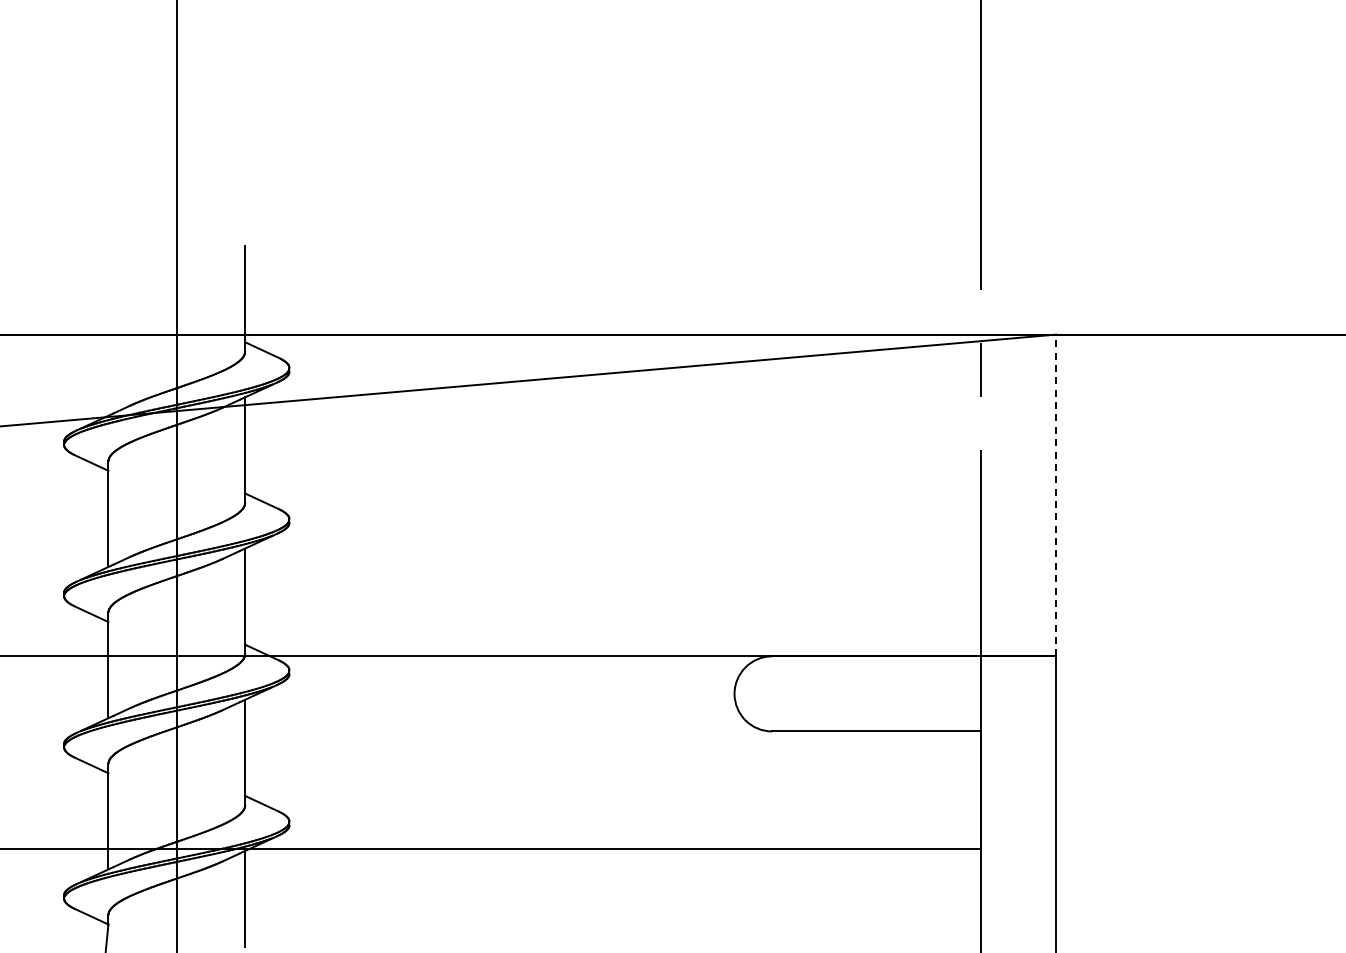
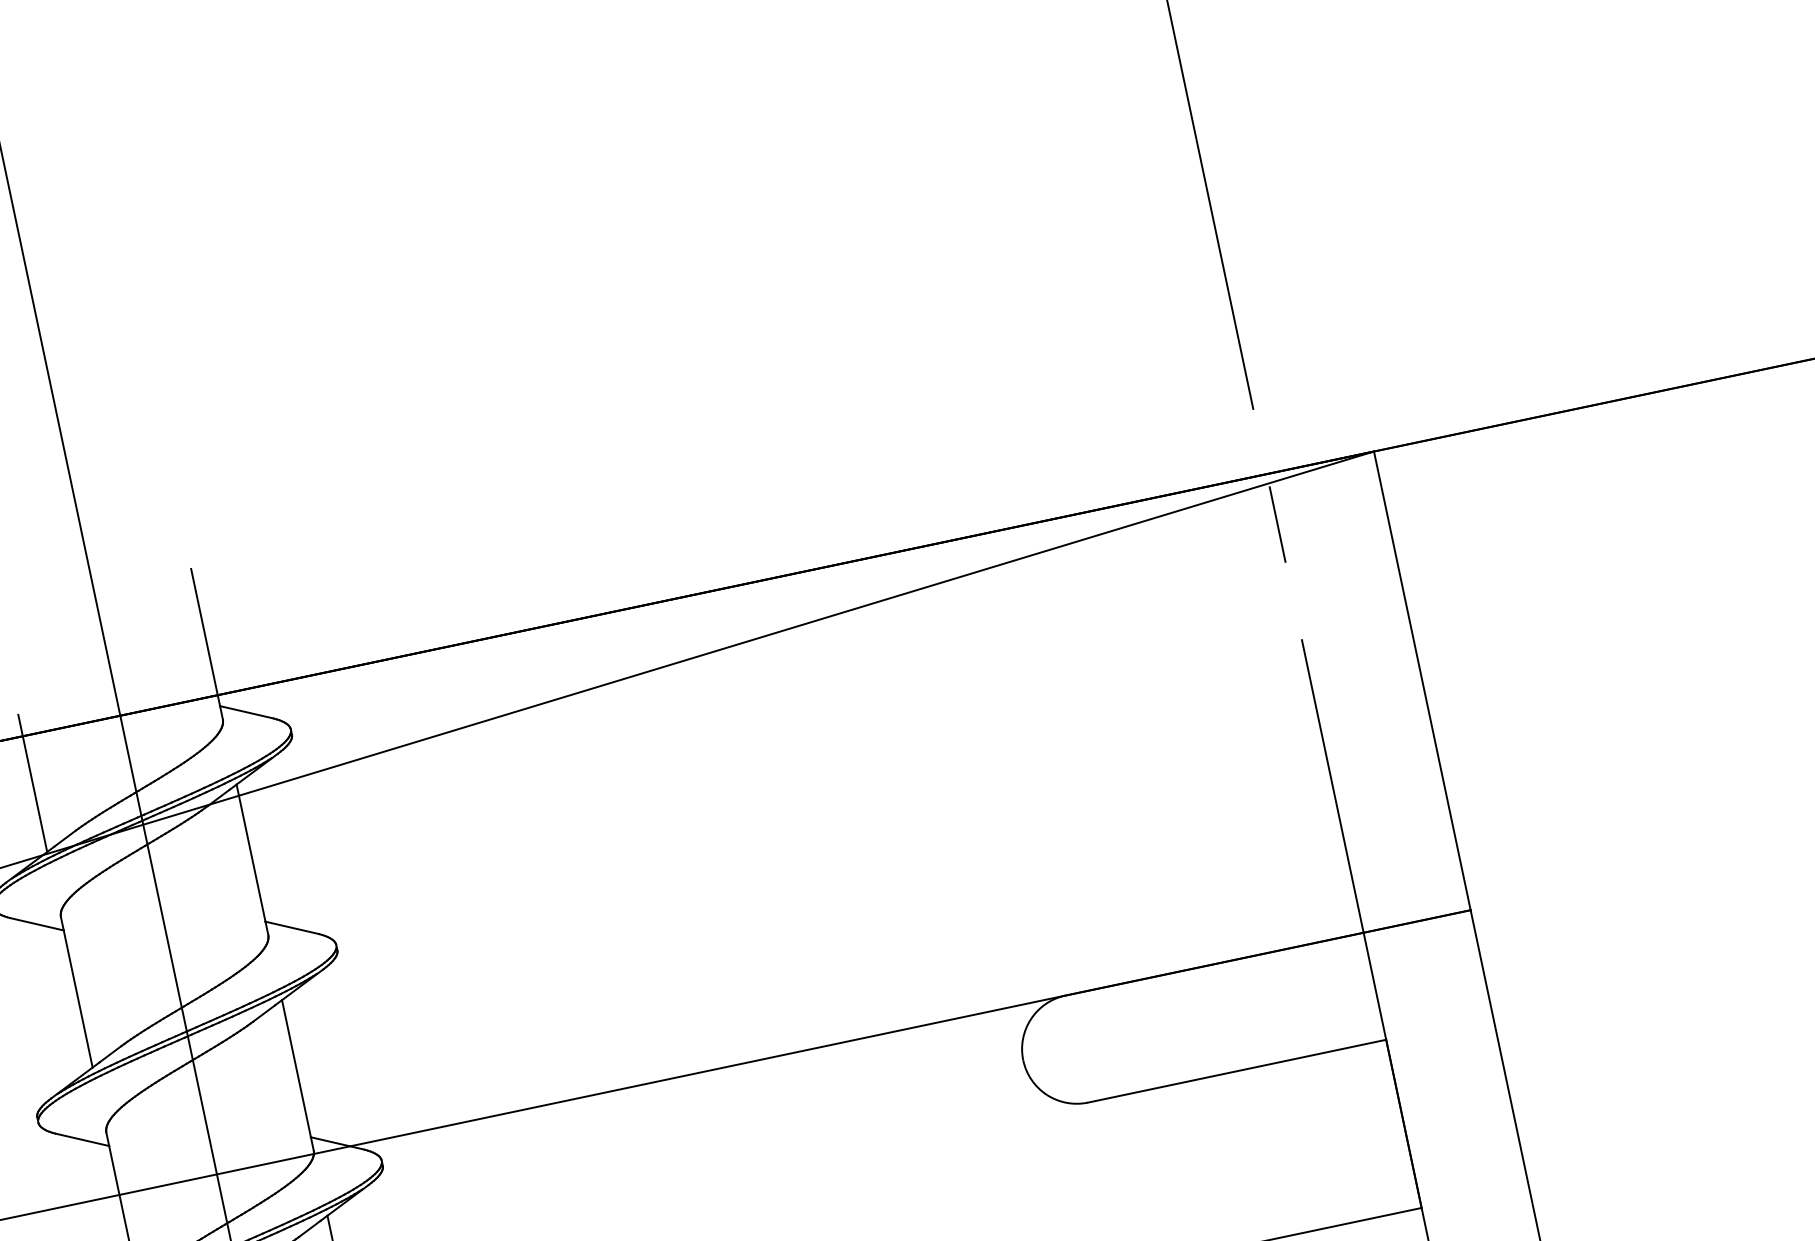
line: (108, 367) -> (32, 783), added
line: (1056, 495) -> (1422, 680), dashed -> solid

